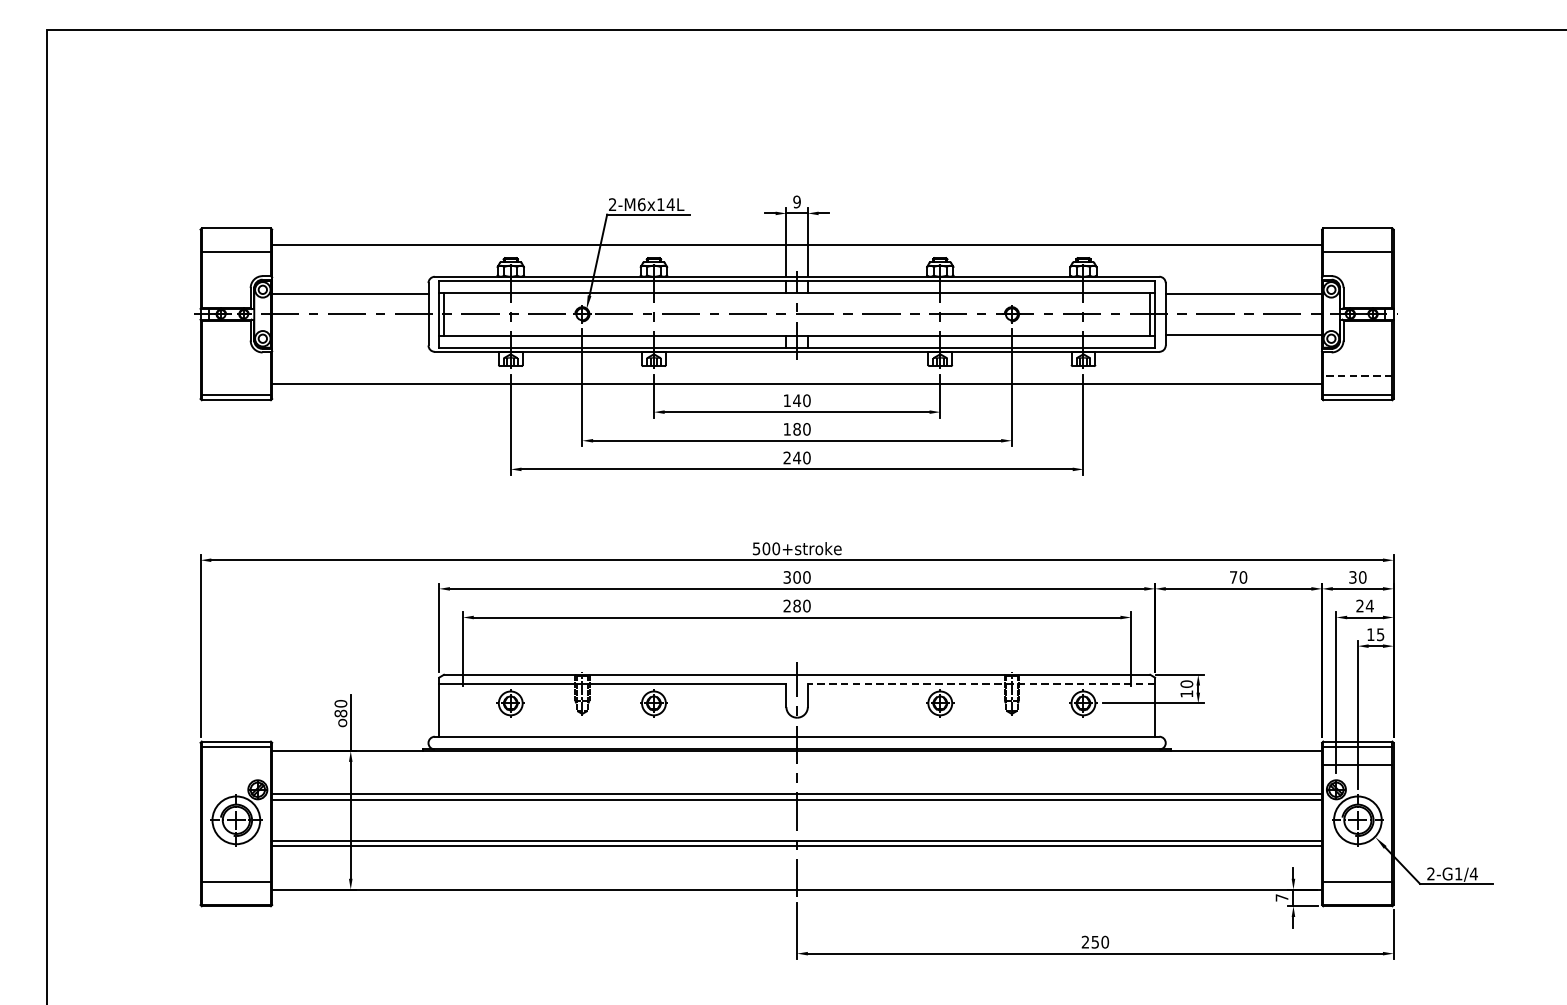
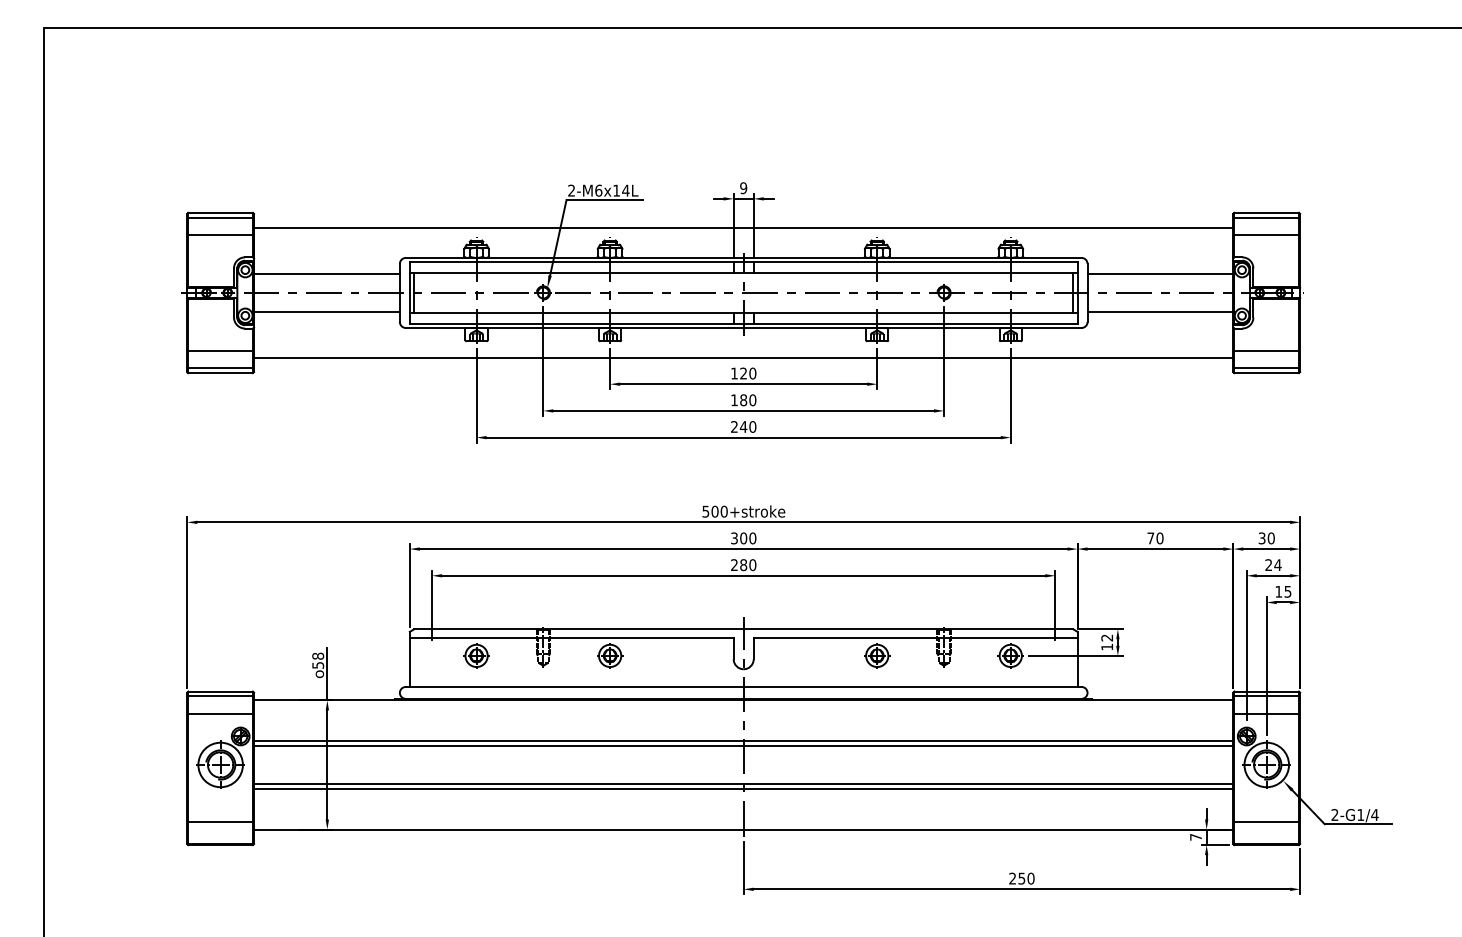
line: (236, 233) -> (220, 217), added
line: (1357, 233) -> (1266, 217), added
line: (349, 335) -> (326, 312), added
line: (236, 375) -> (220, 350), added
line: (1357, 375) -> (1266, 350), dashed -> solid
text: (796, 400) -> (743, 373), 140 -> 120
text: (1187, 683) -> (1107, 637), 10 -> 12
line: (981, 684) -> (915, 638), dashed -> solid
text: (341, 708) -> (318, 660), 80 -> 58
line: (236, 765) -> (220, 713), added

